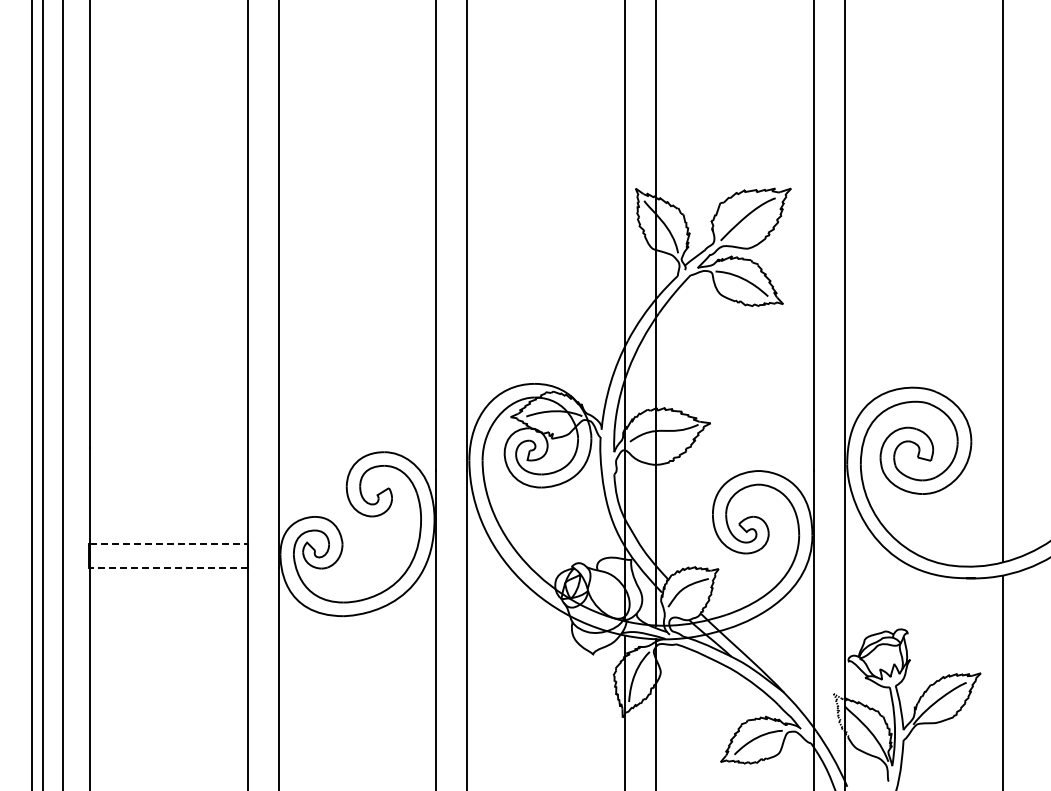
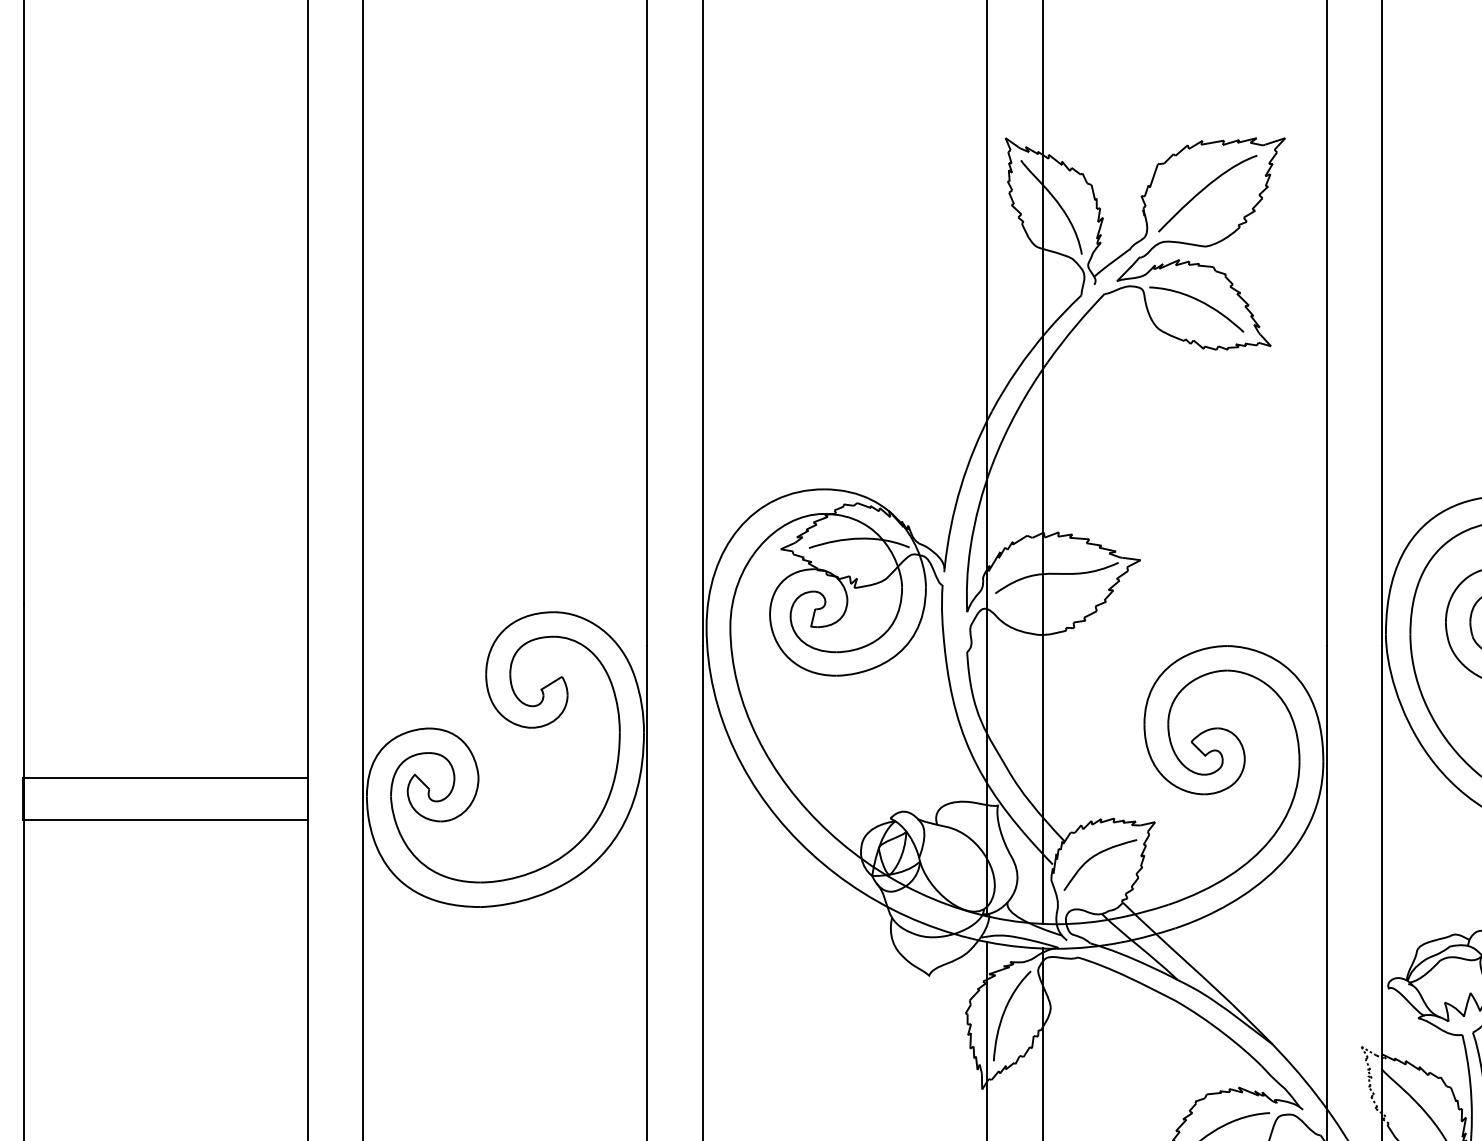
line: (168, 544) -> (165, 778), dashed -> solid
line: (168, 567) -> (165, 819), dashed -> solid

